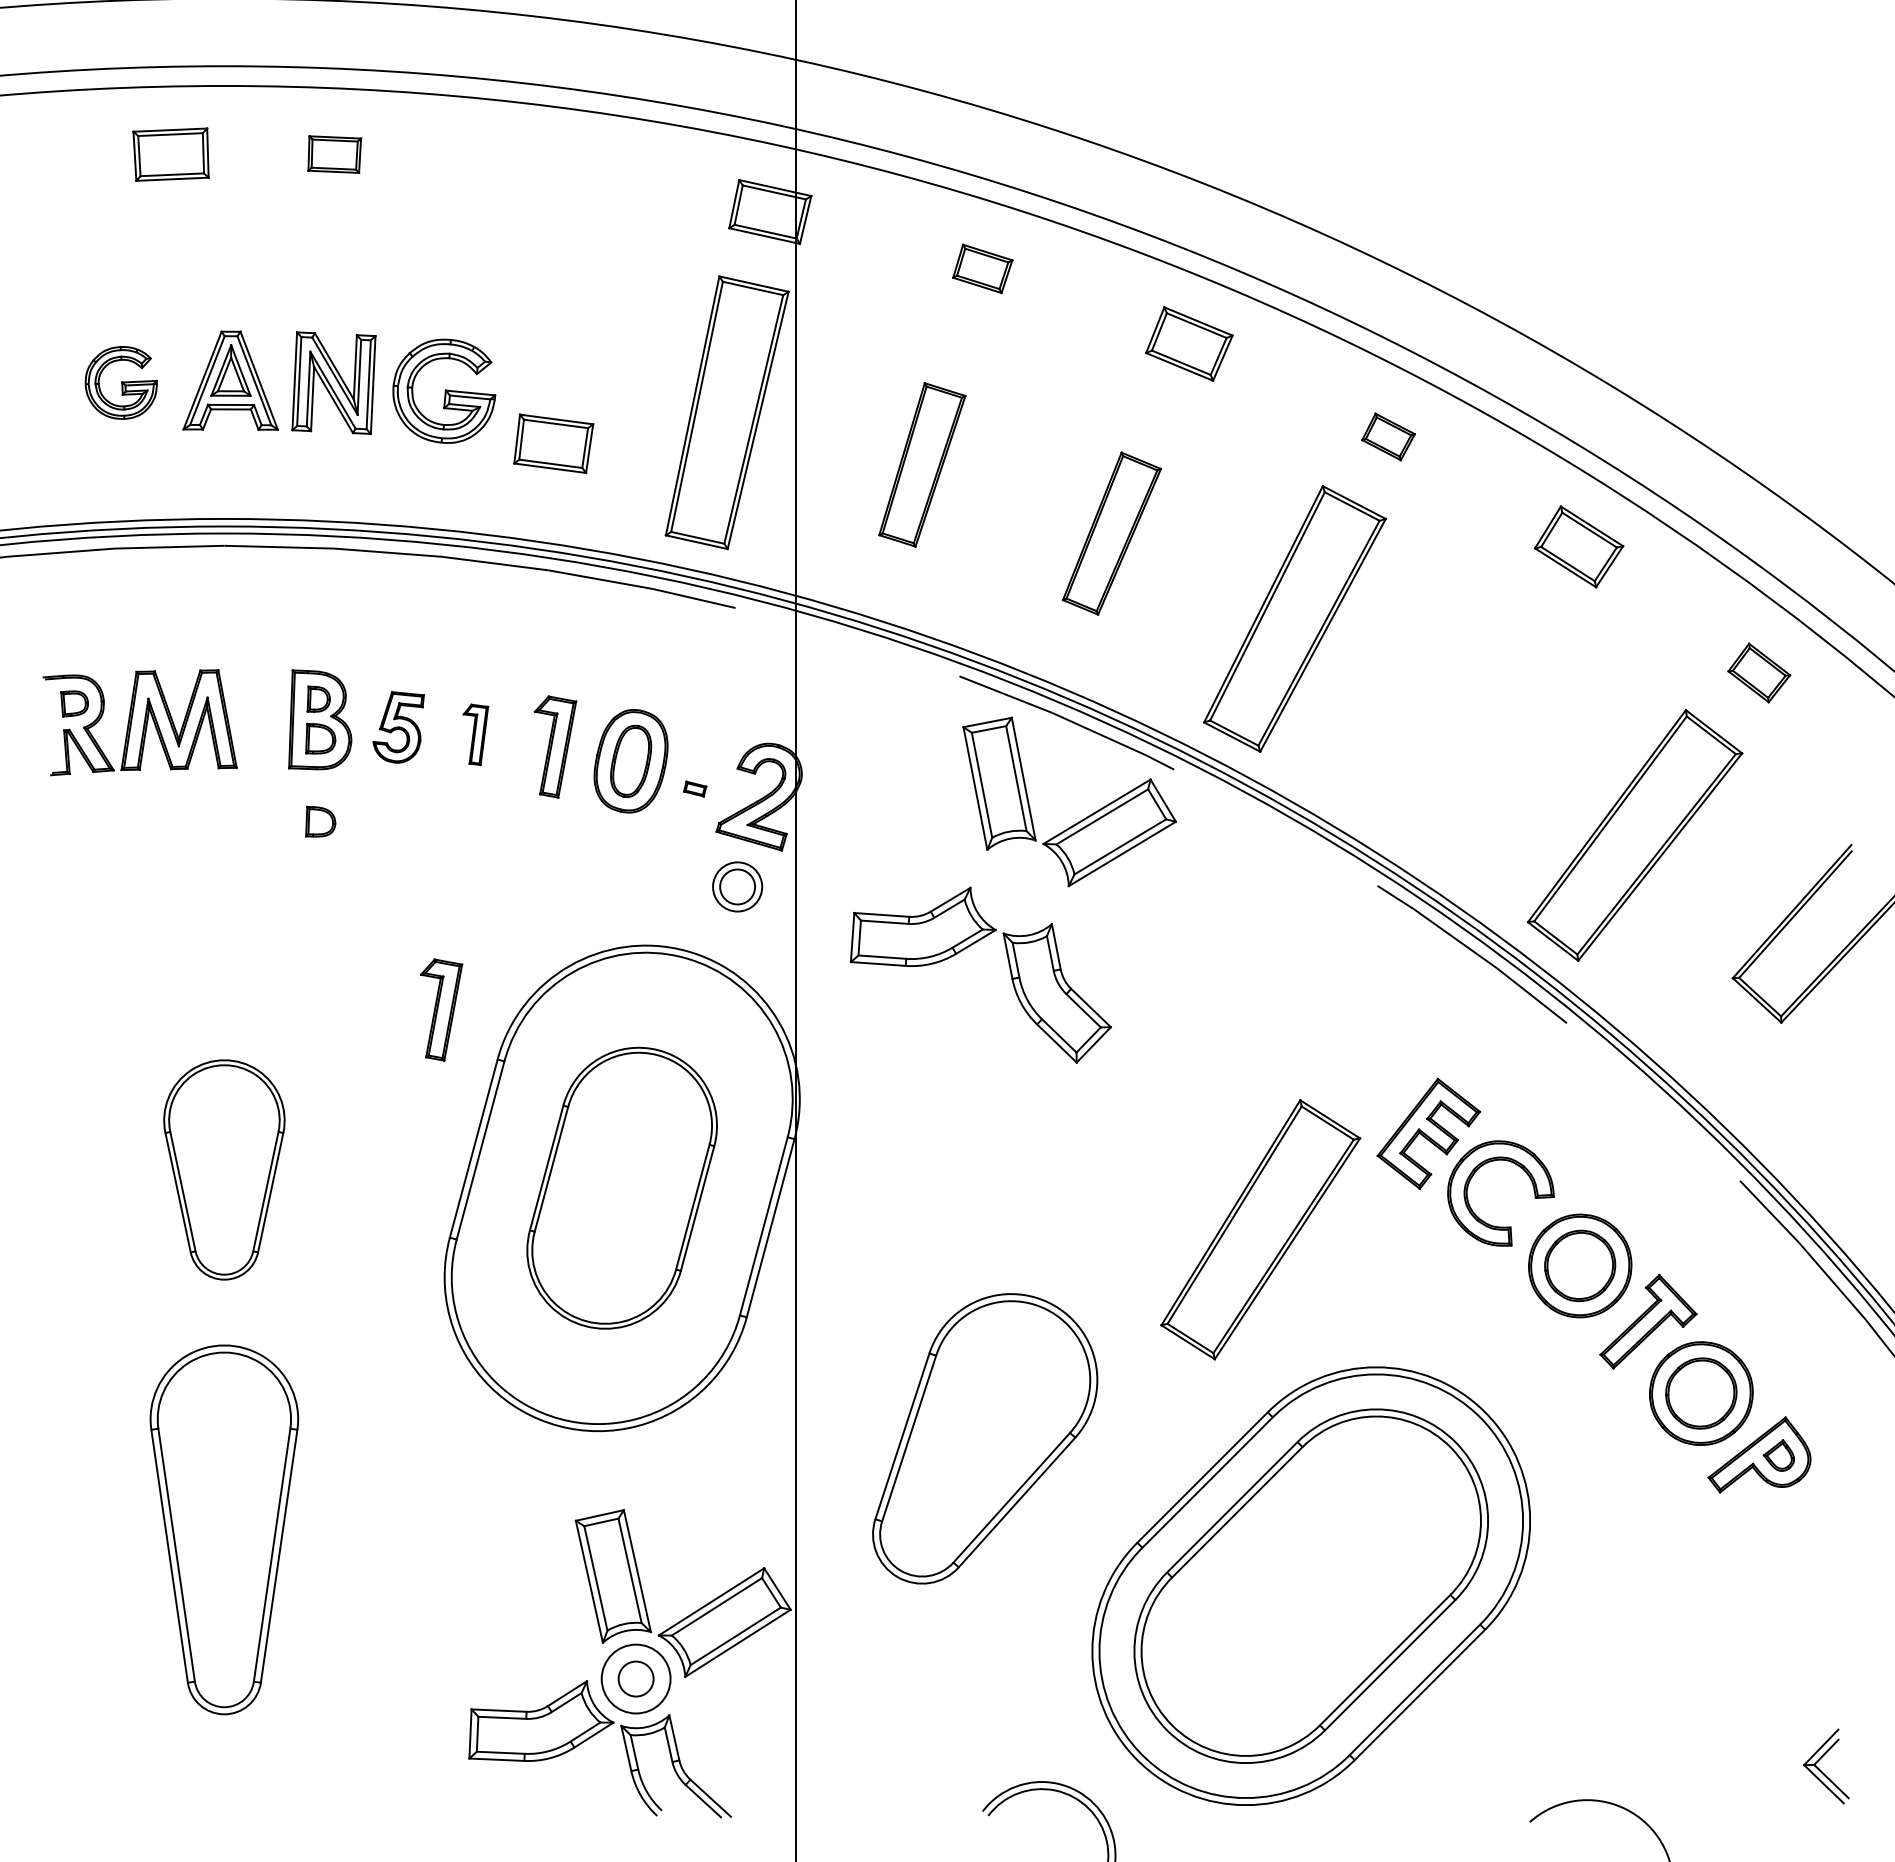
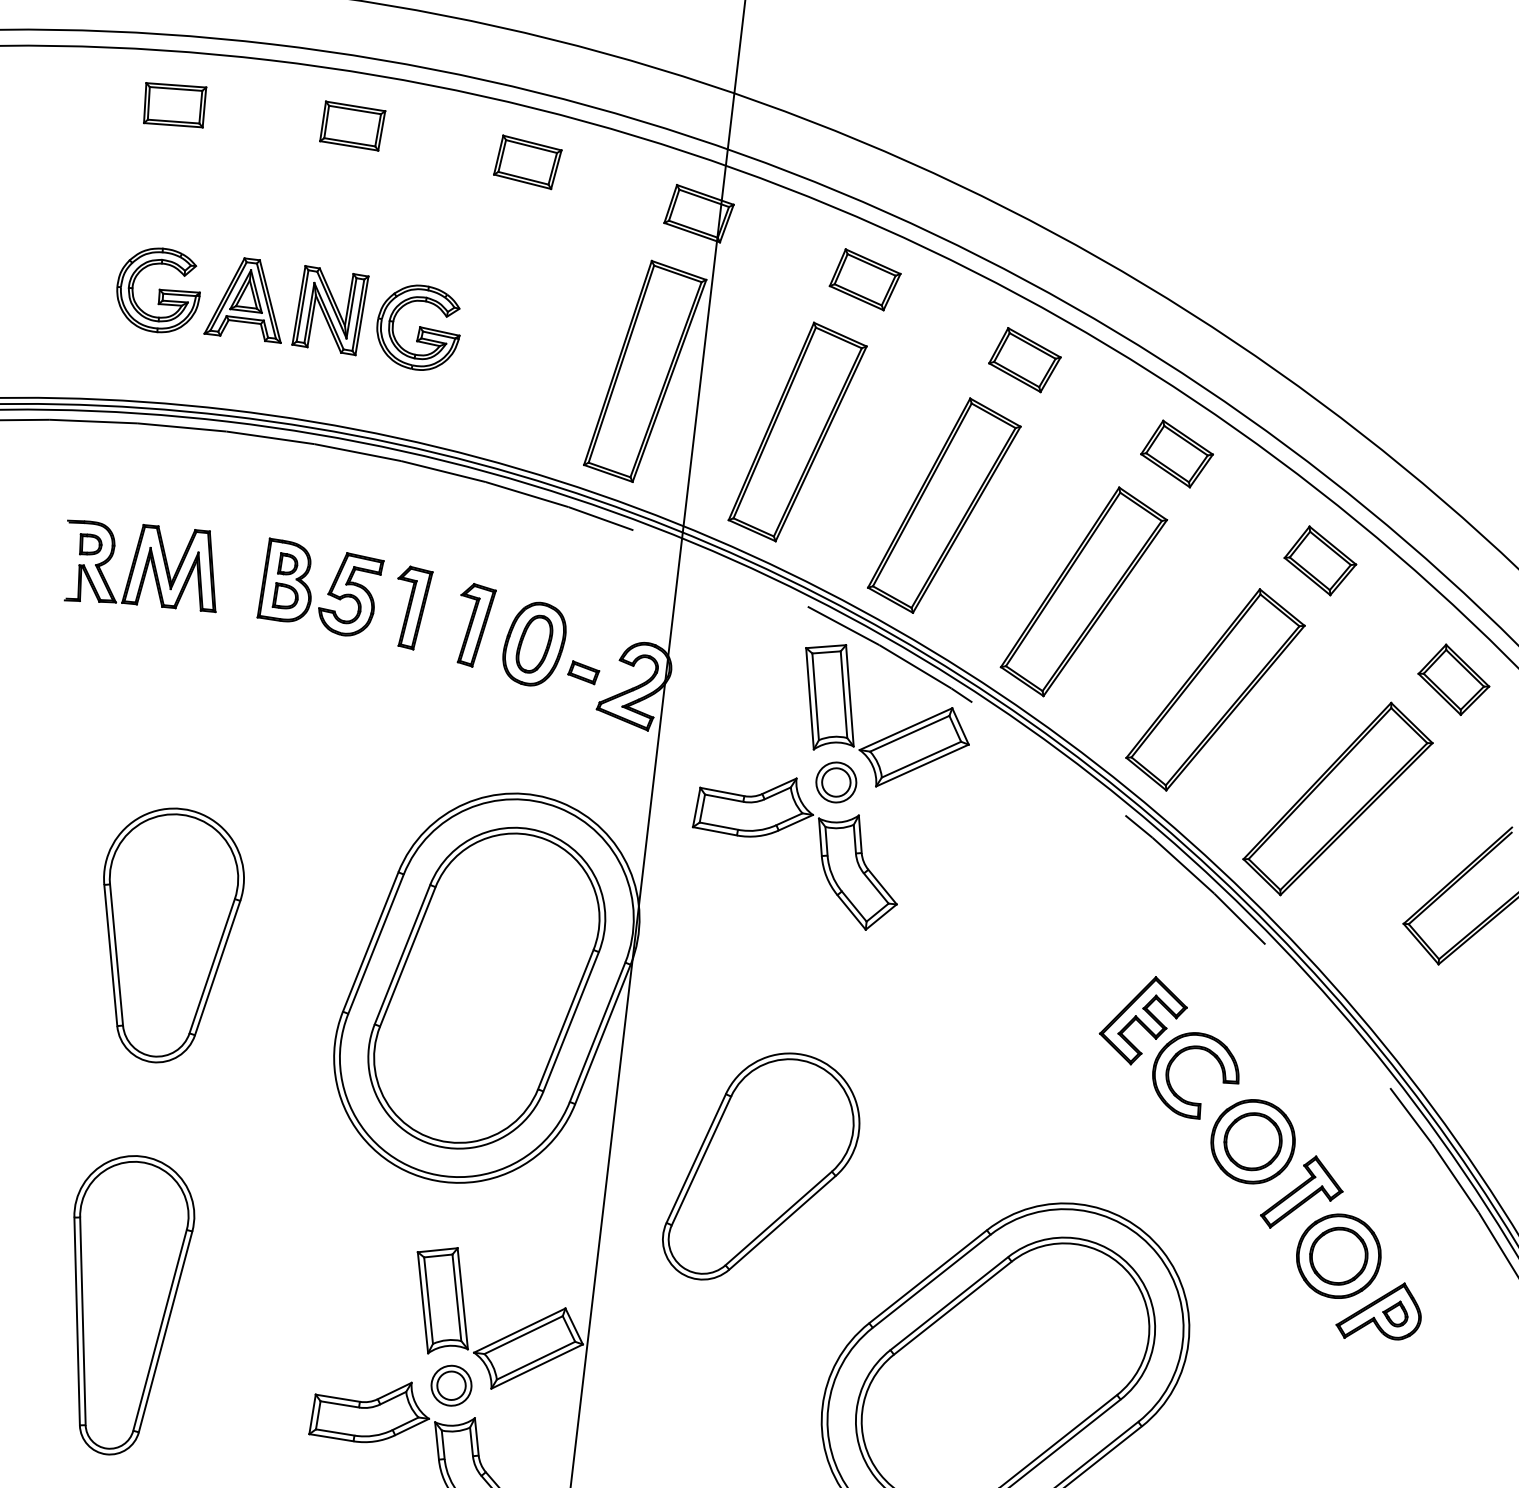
part: (170, 154) -> (174, 105), moved
part: (334, 154) -> (352, 126), size x1.43
part: (982, 268) -> (865, 279), size x1.43
part: (121, 382) -> (158, 289), size x1.43
part: (1388, 436) -> (1176, 453), size x1.67
part: (553, 443) -> (527, 162), moved
part: (922, 464) -> (798, 432), size x1.67
part: (1111, 533) -> (944, 505), size x1.67
part: (1759, 672) -> (1454, 679), size x1.43
part: (398, 727) -> (349, 594), size x1.43
part: (475, 734) -> (411, 607), size x1.67
part: (694, 788) -> (583, 672), size x1.67
part: (320, 821) -> (277, 663), removed
part: (737, 886) -> (836, 782), moved
part: (441, 1009) -> (357, 826), removed
part: (224, 1169) -> (167, 935), size x1.43
part: (621, 1187) -> (486, 987), size x1.43
part: (1260, 1229) -> (1215, 689), moved
part: (985, 1438) -> (763, 1168), moved
part: (223, 1529) -> (123, 1304), moved
circle: (635, 1678) -> (451, 1385), size x0.71

